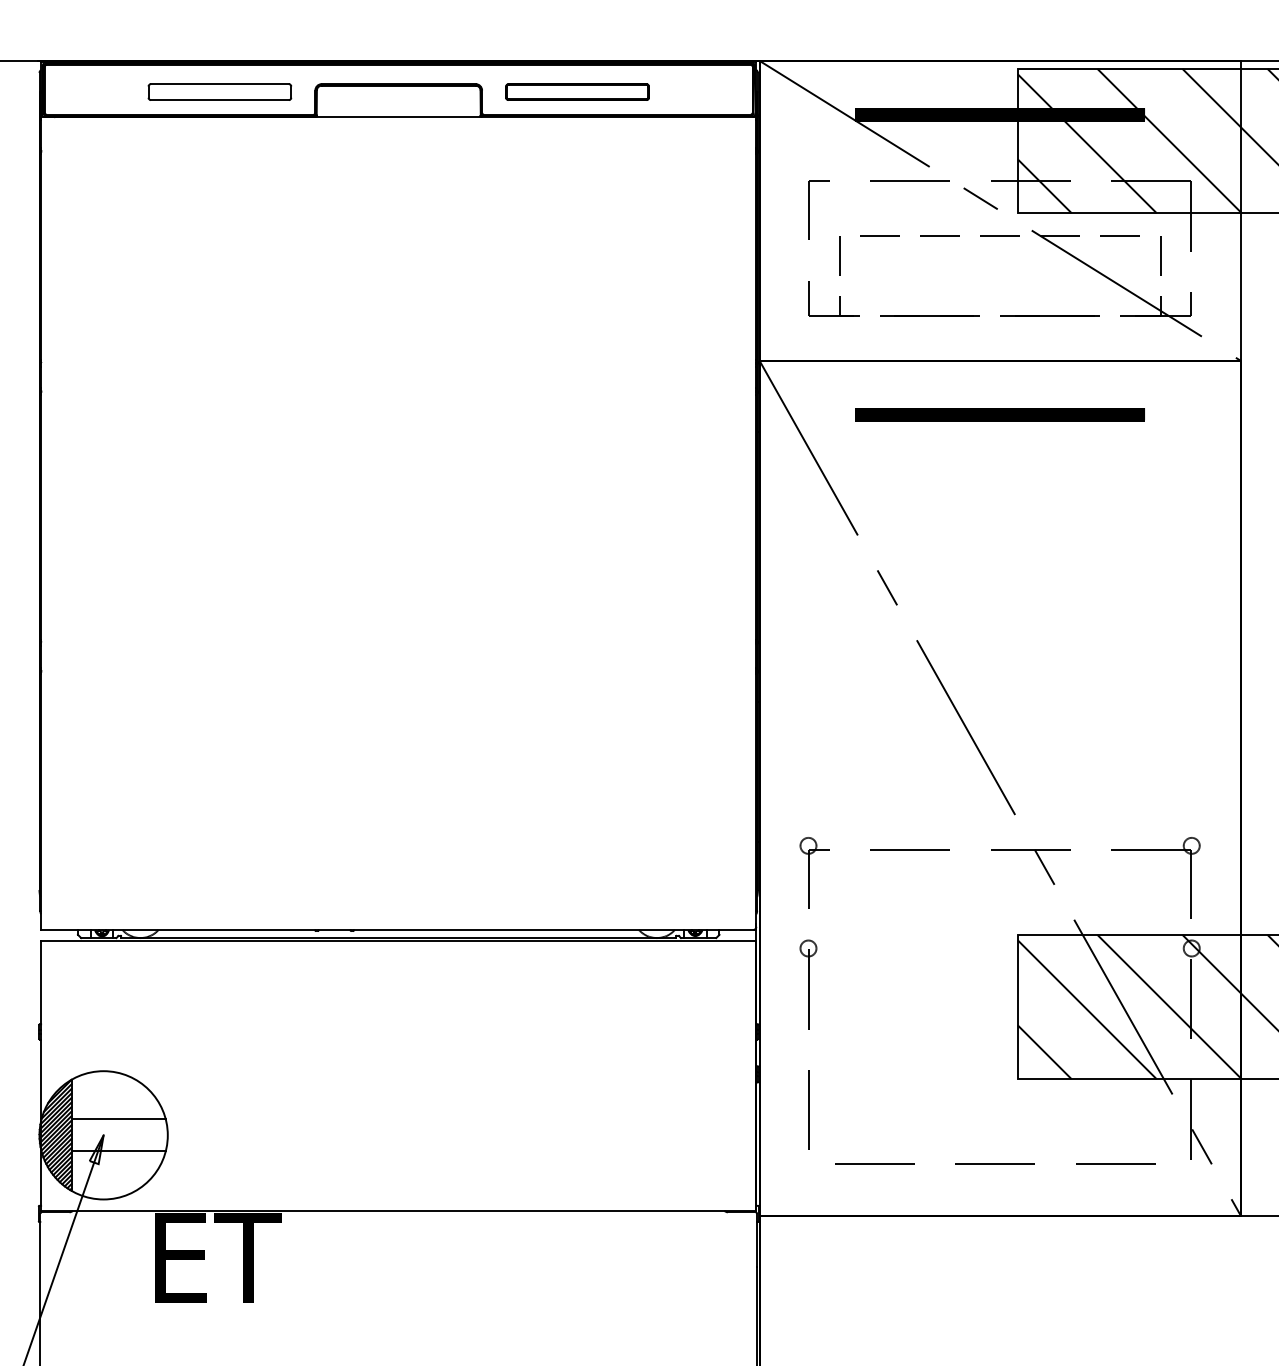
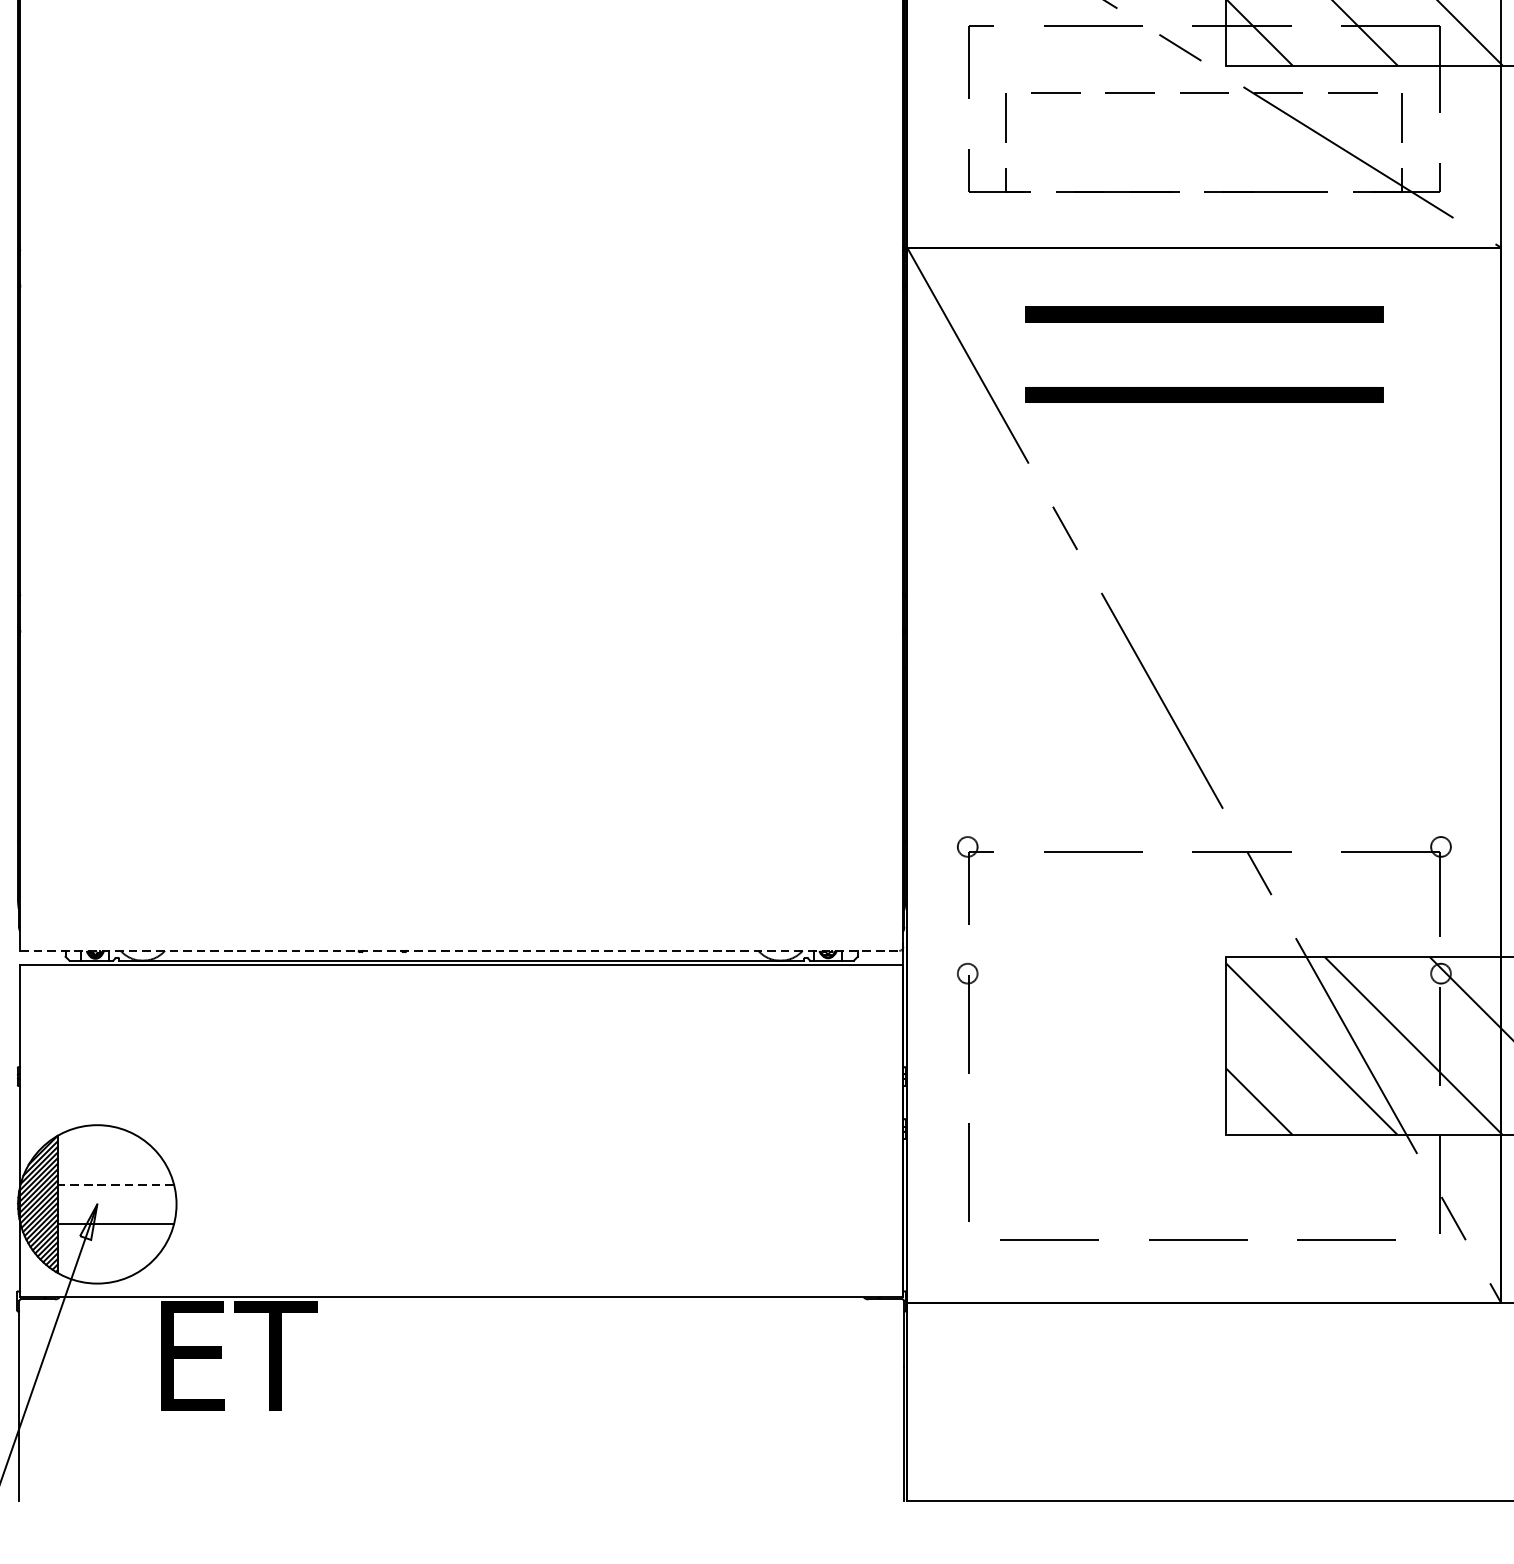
part: (999, 479) -> (1203, 394), added
line: (398, 930) -> (461, 951), solid -> dashed
line: (118, 1119) -> (115, 1184), solid -> dashed

